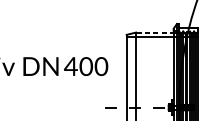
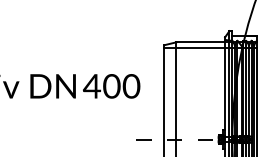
line: (155, 32) -> (201, 42), dashed -> solid

